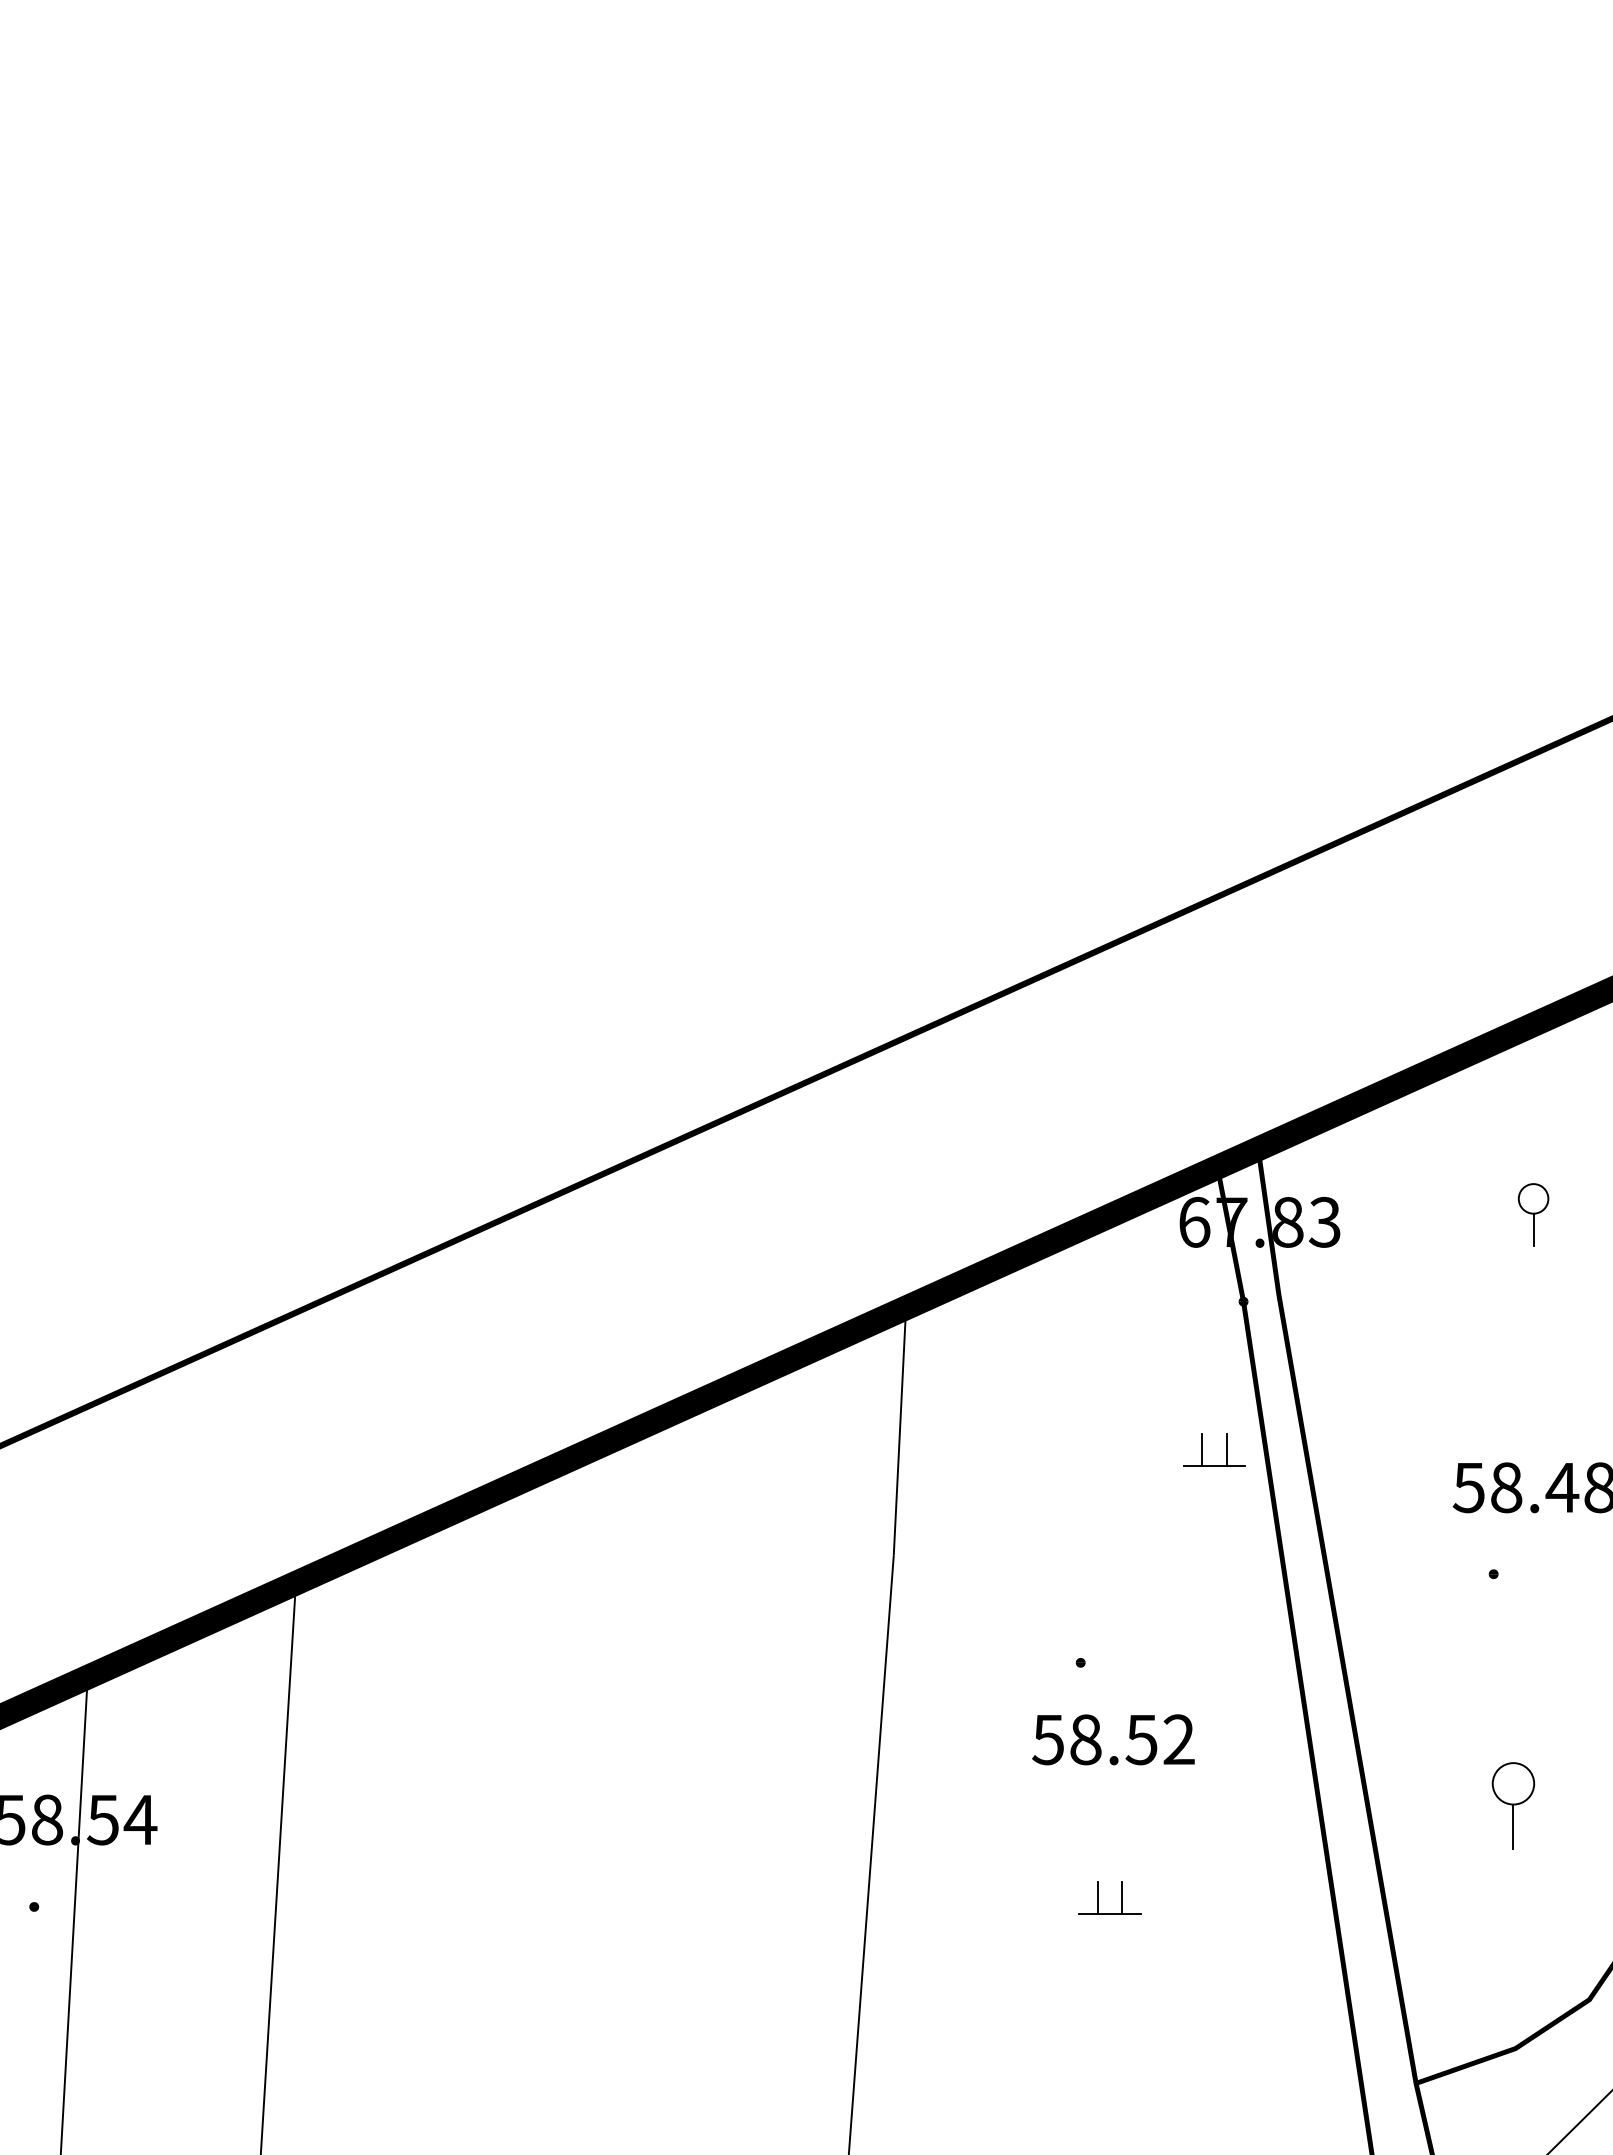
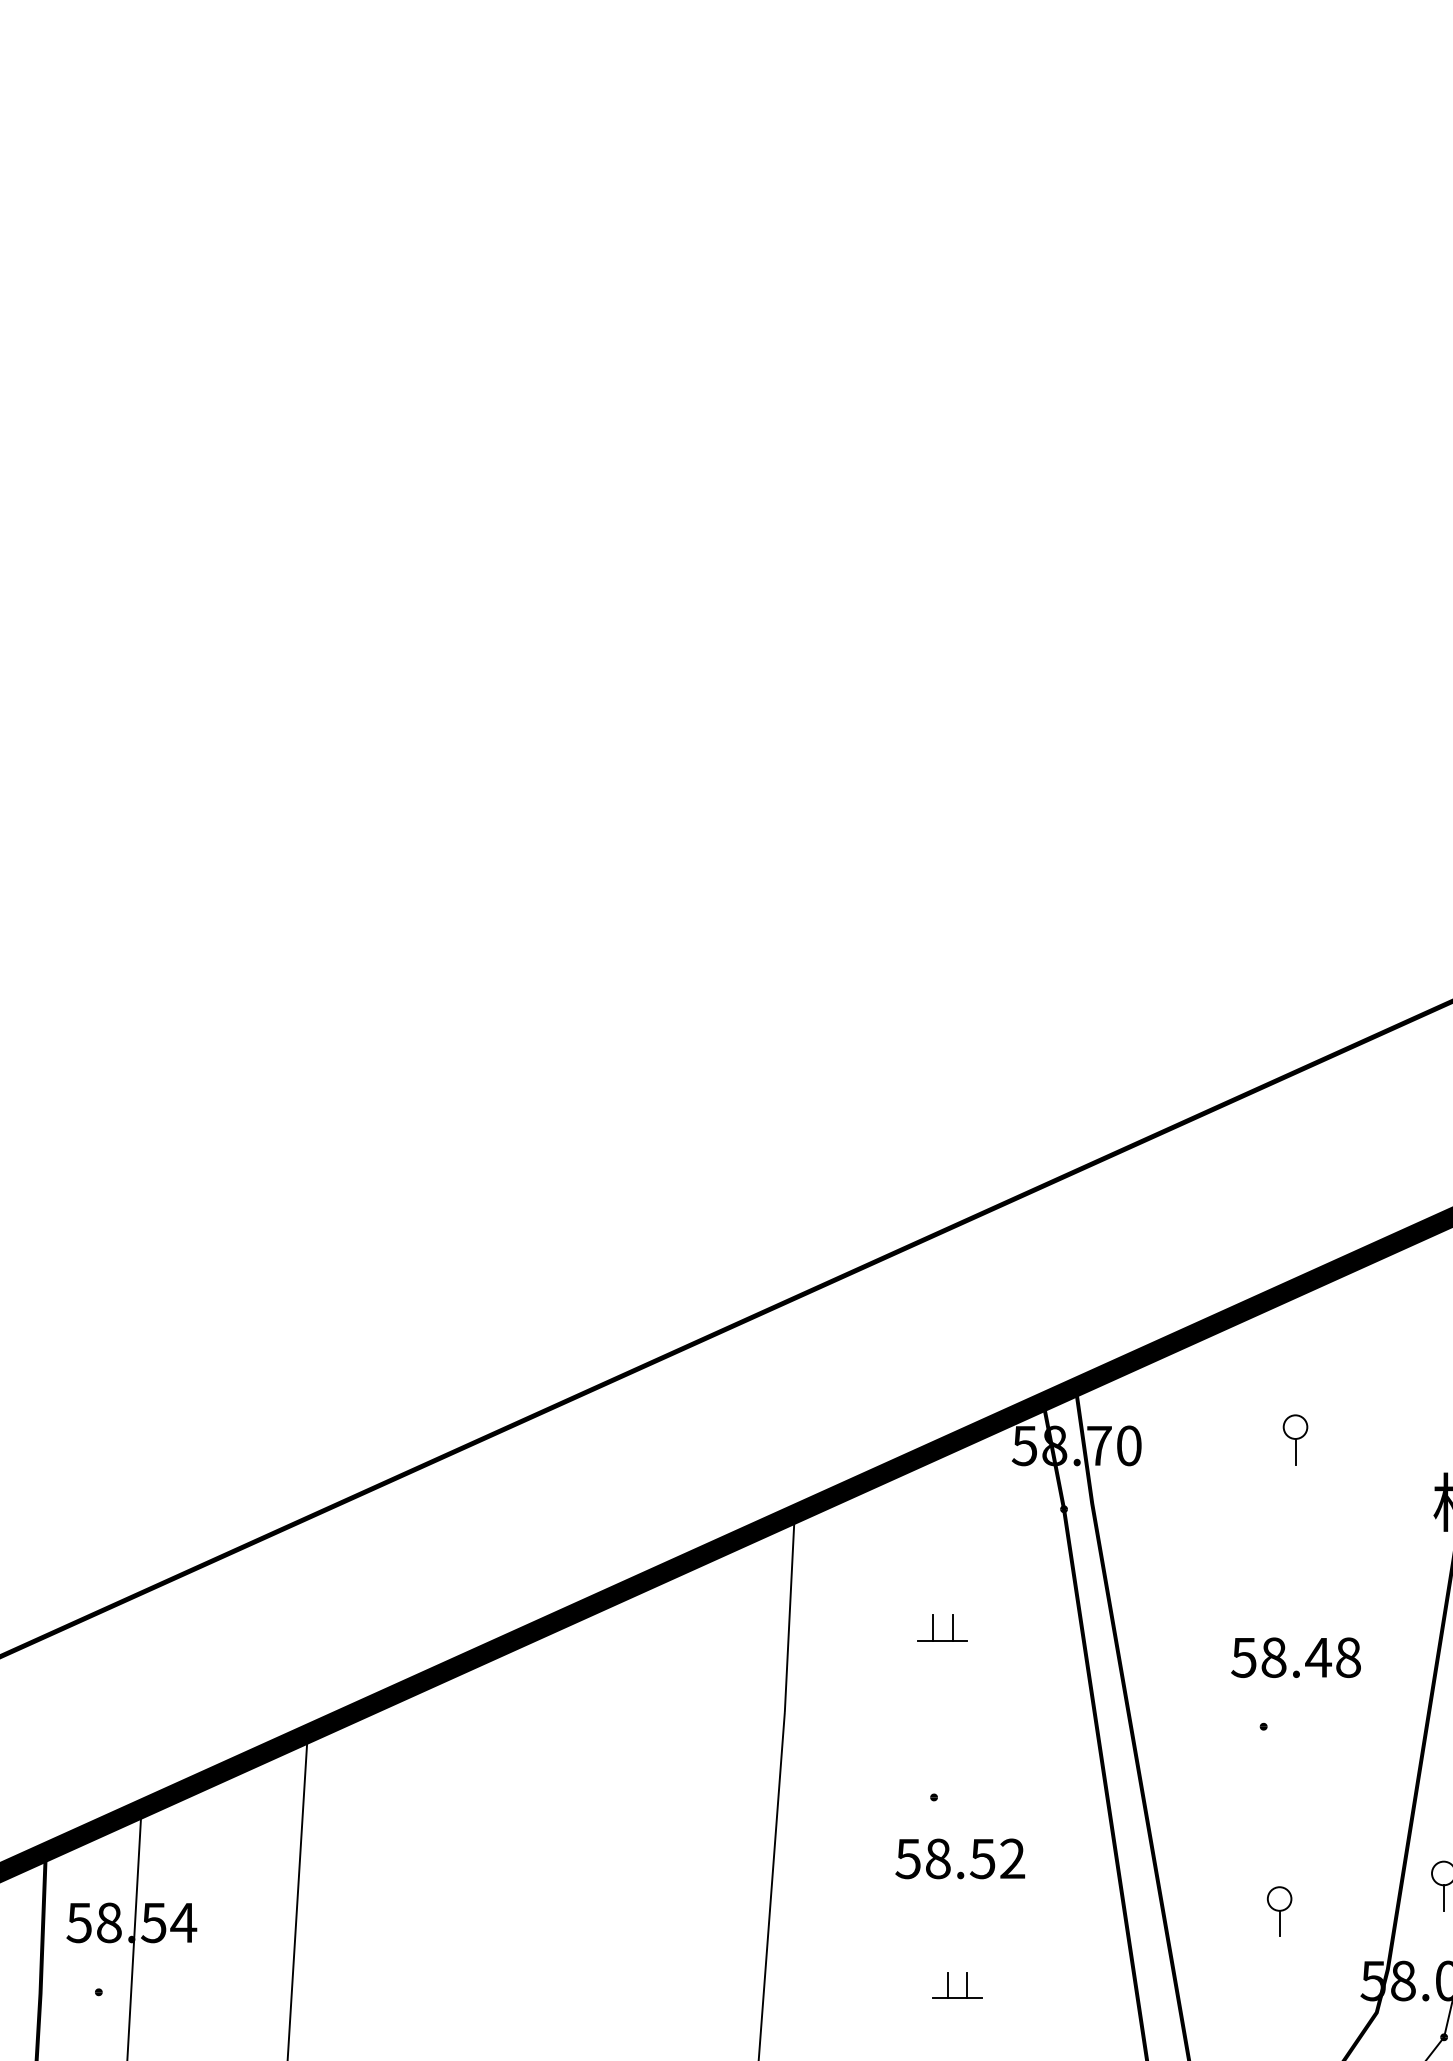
text: (1259, 1221) -> (1076, 1445), 67.83 -> 58.70
part: (1202, 1449) -> (933, 1627), moved
part: (1513, 1805) -> (1279, 1911), size x0.71

